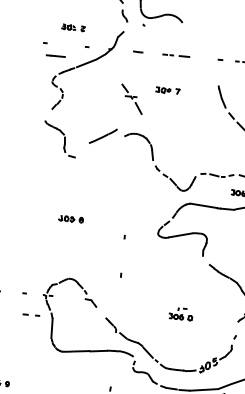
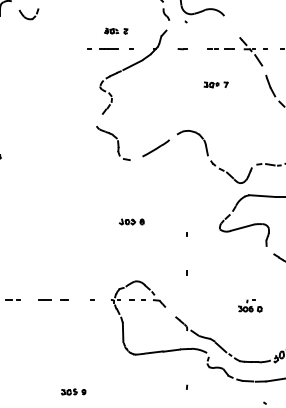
line: (55, 55) -> (108, 48), moved
part: (132, 99) -> (251, 51), moved
line: (102, 136) -> (155, 148), moved
line: (28, 314) -> (134, 299), moved

